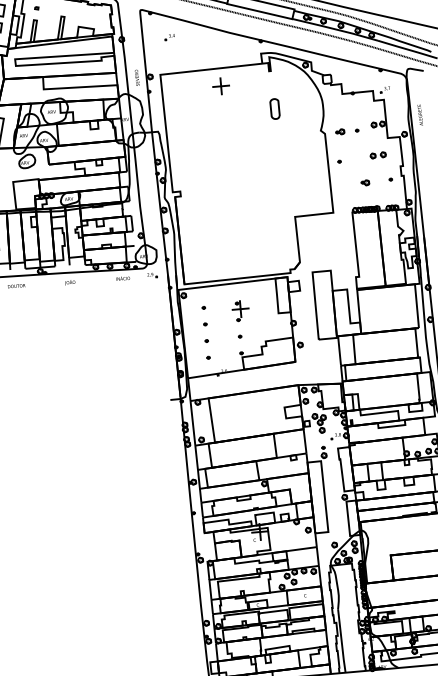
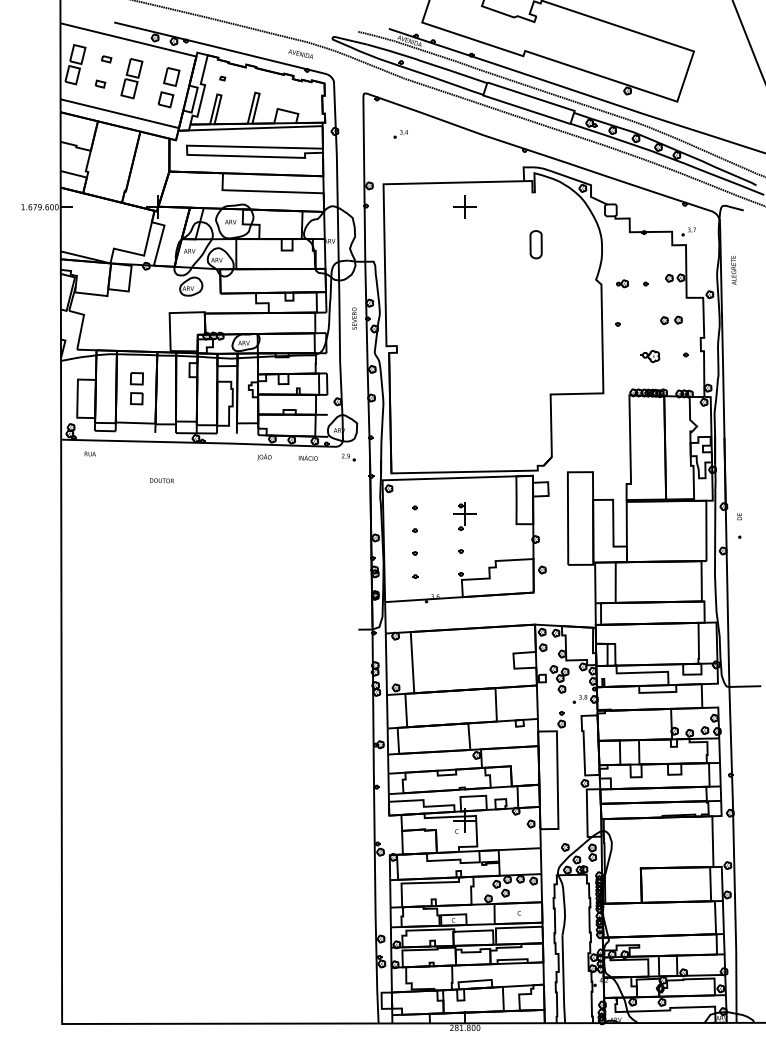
text: (137, 77) -> (354, 318), moved
part: (365, 182) -> (650, 356), size x1.6
text: (70, 282) -> (264, 456), moved
text: (16, 285) -> (161, 480), moved

